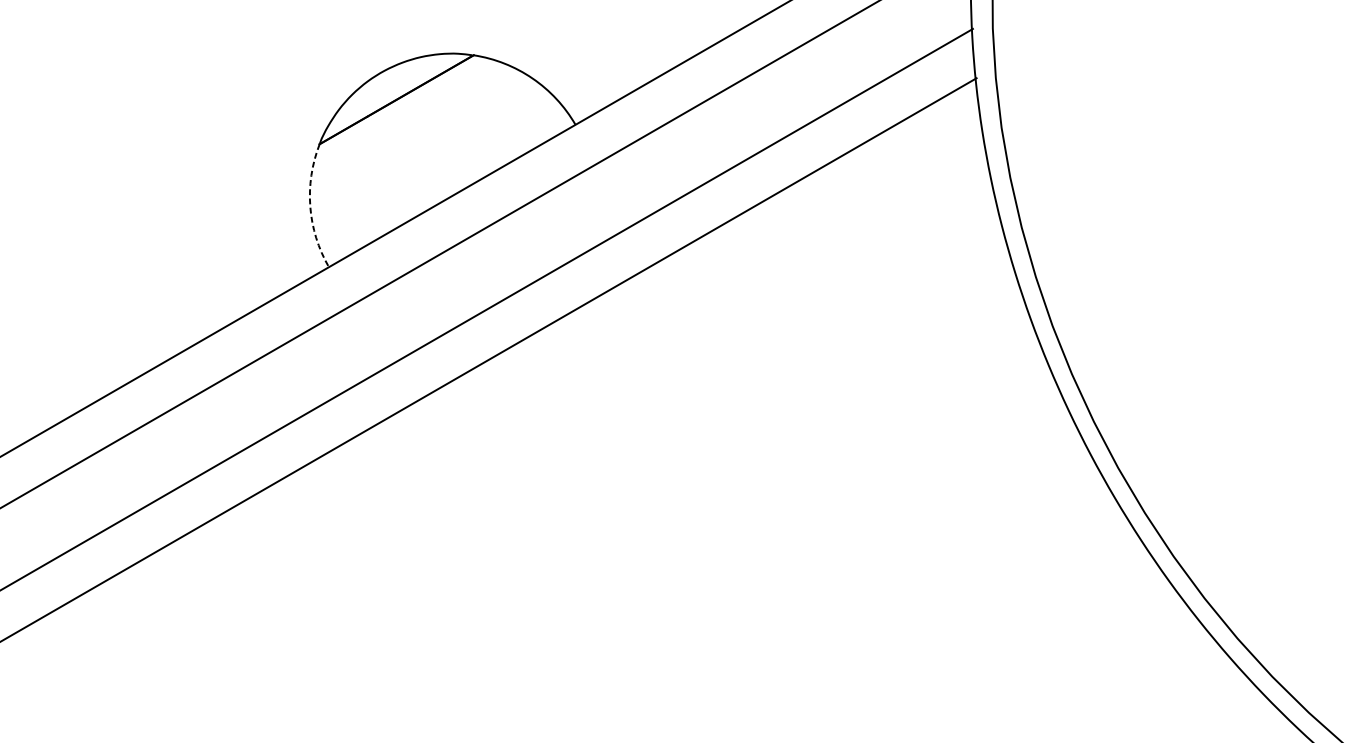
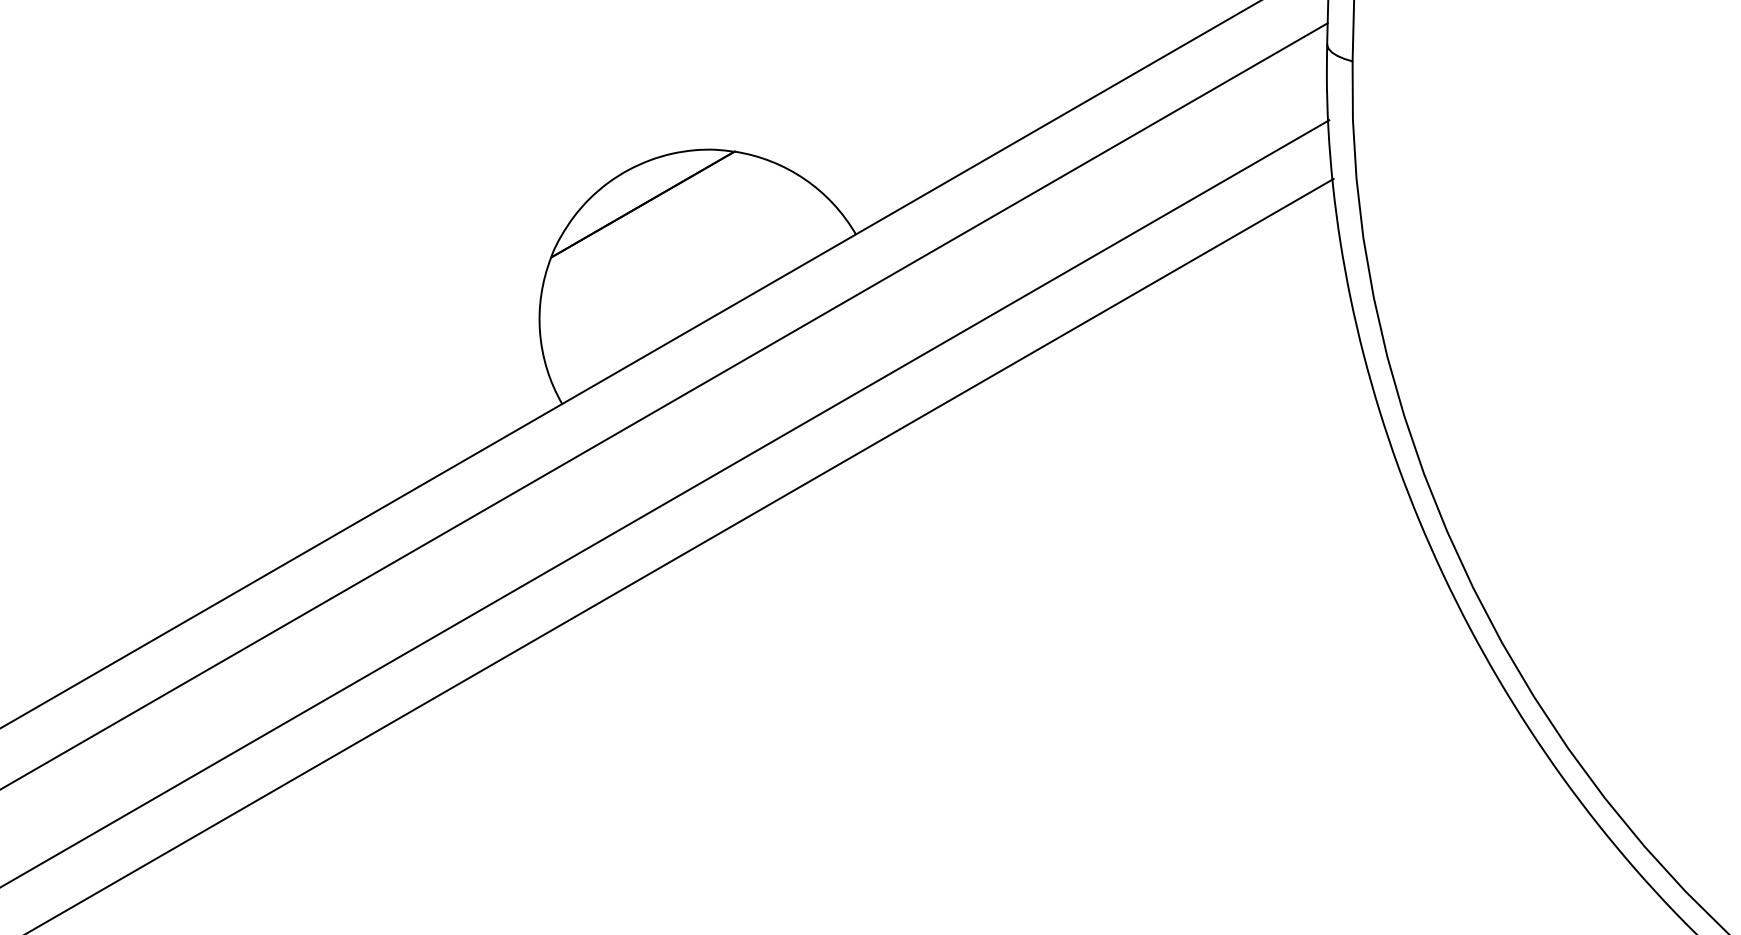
arc: (310, 207) -> (540, 332), dashed -> solid

